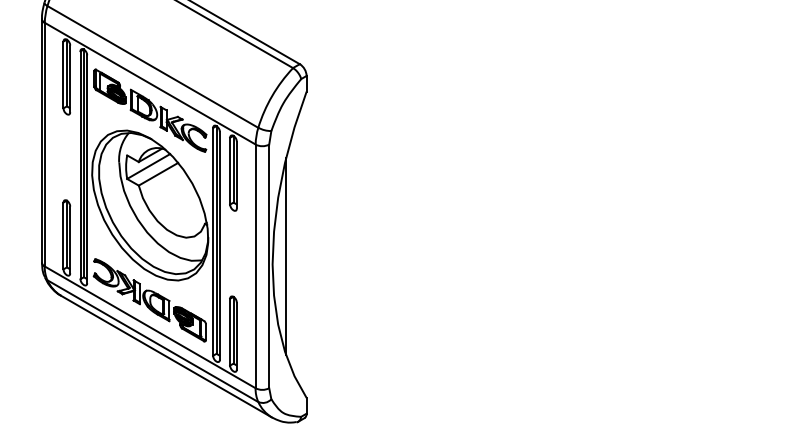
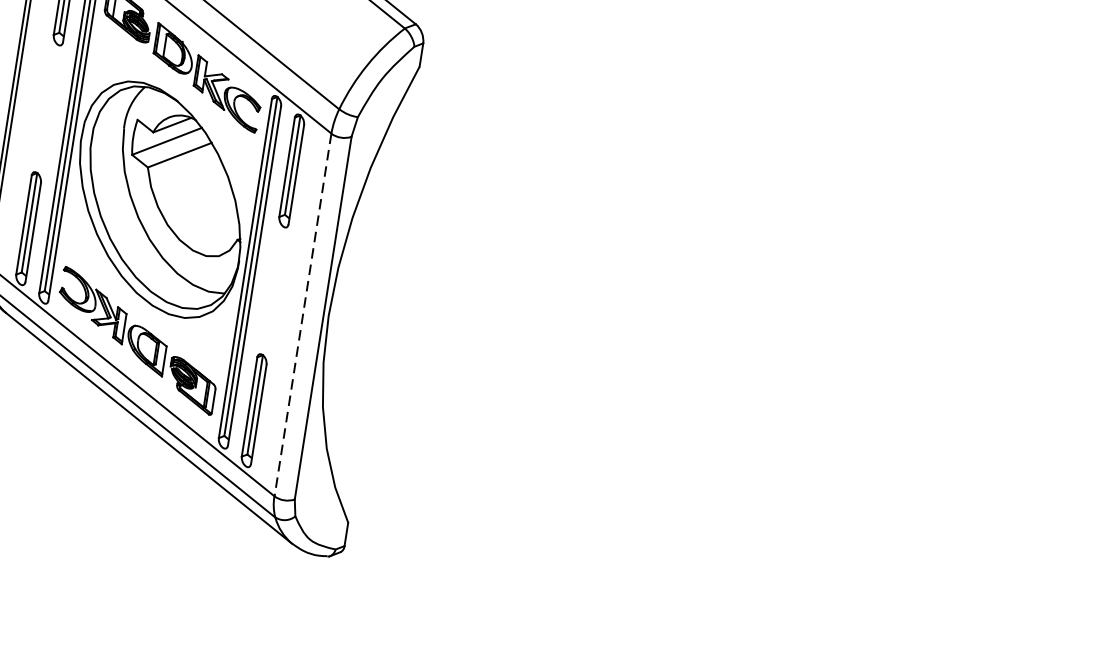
line: (286, 256) -> (351, 307), removed
line: (255, 266) -> (302, 315), solid -> dashed

